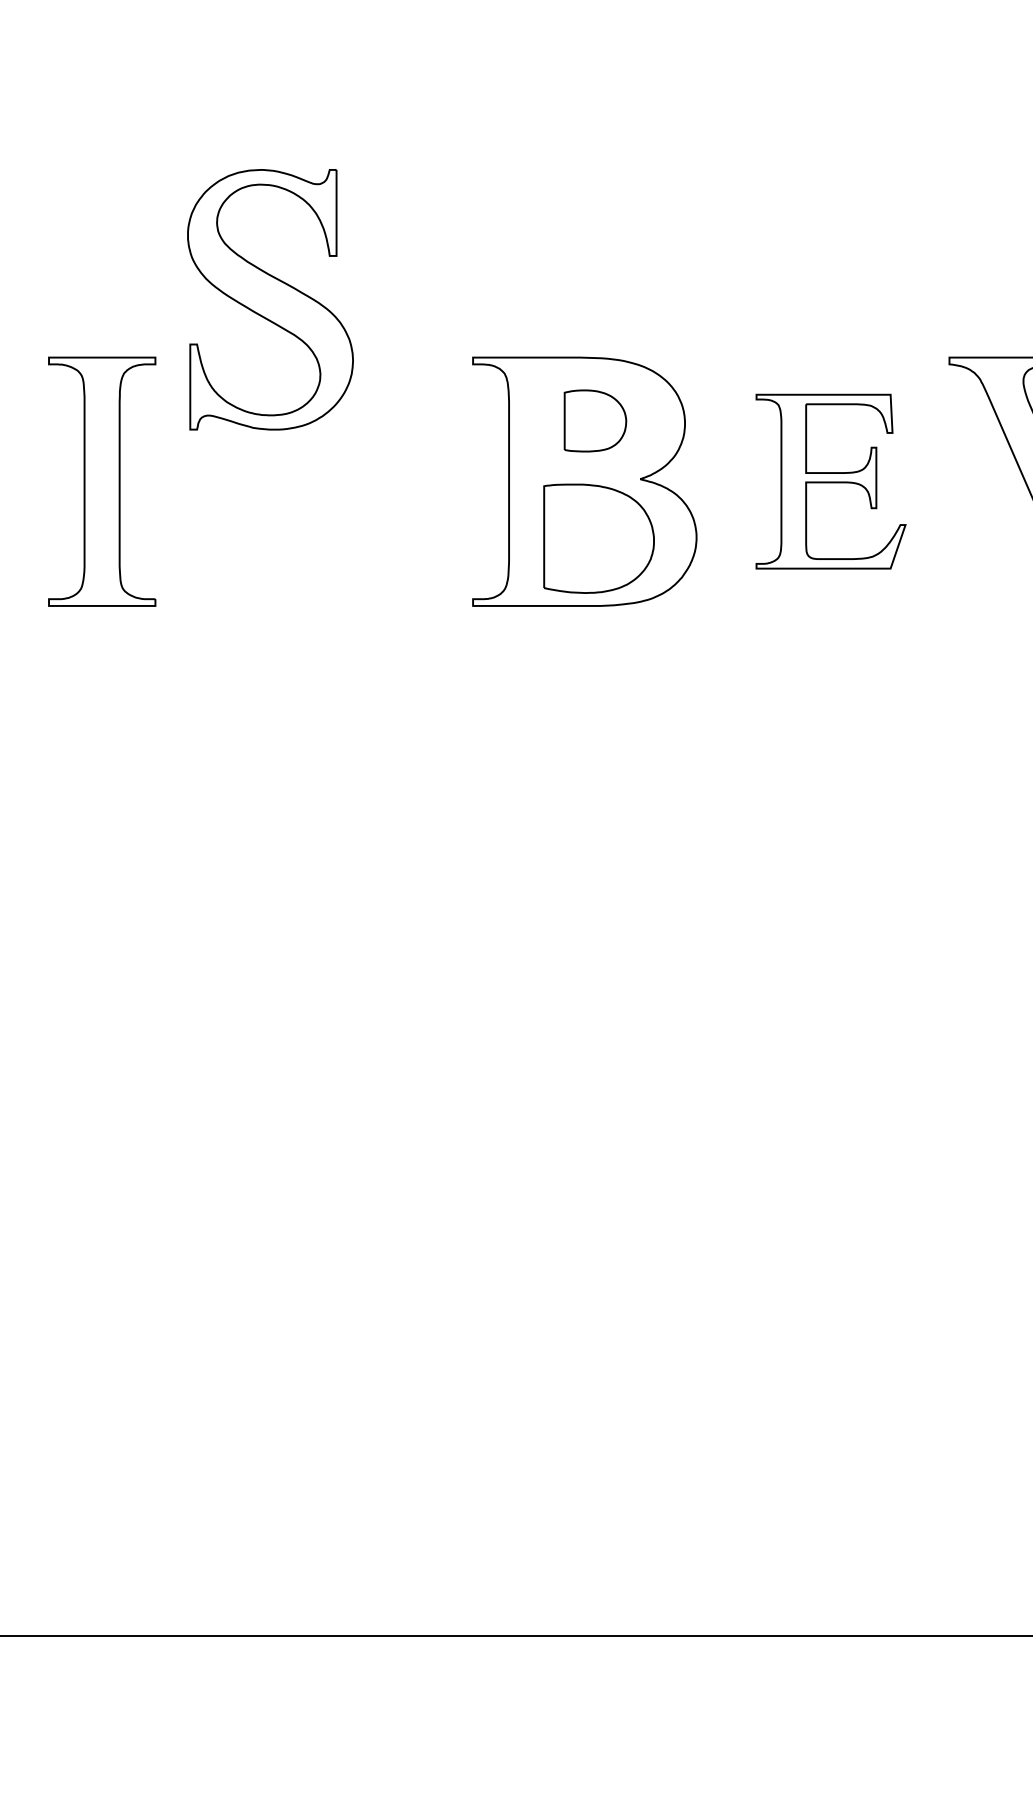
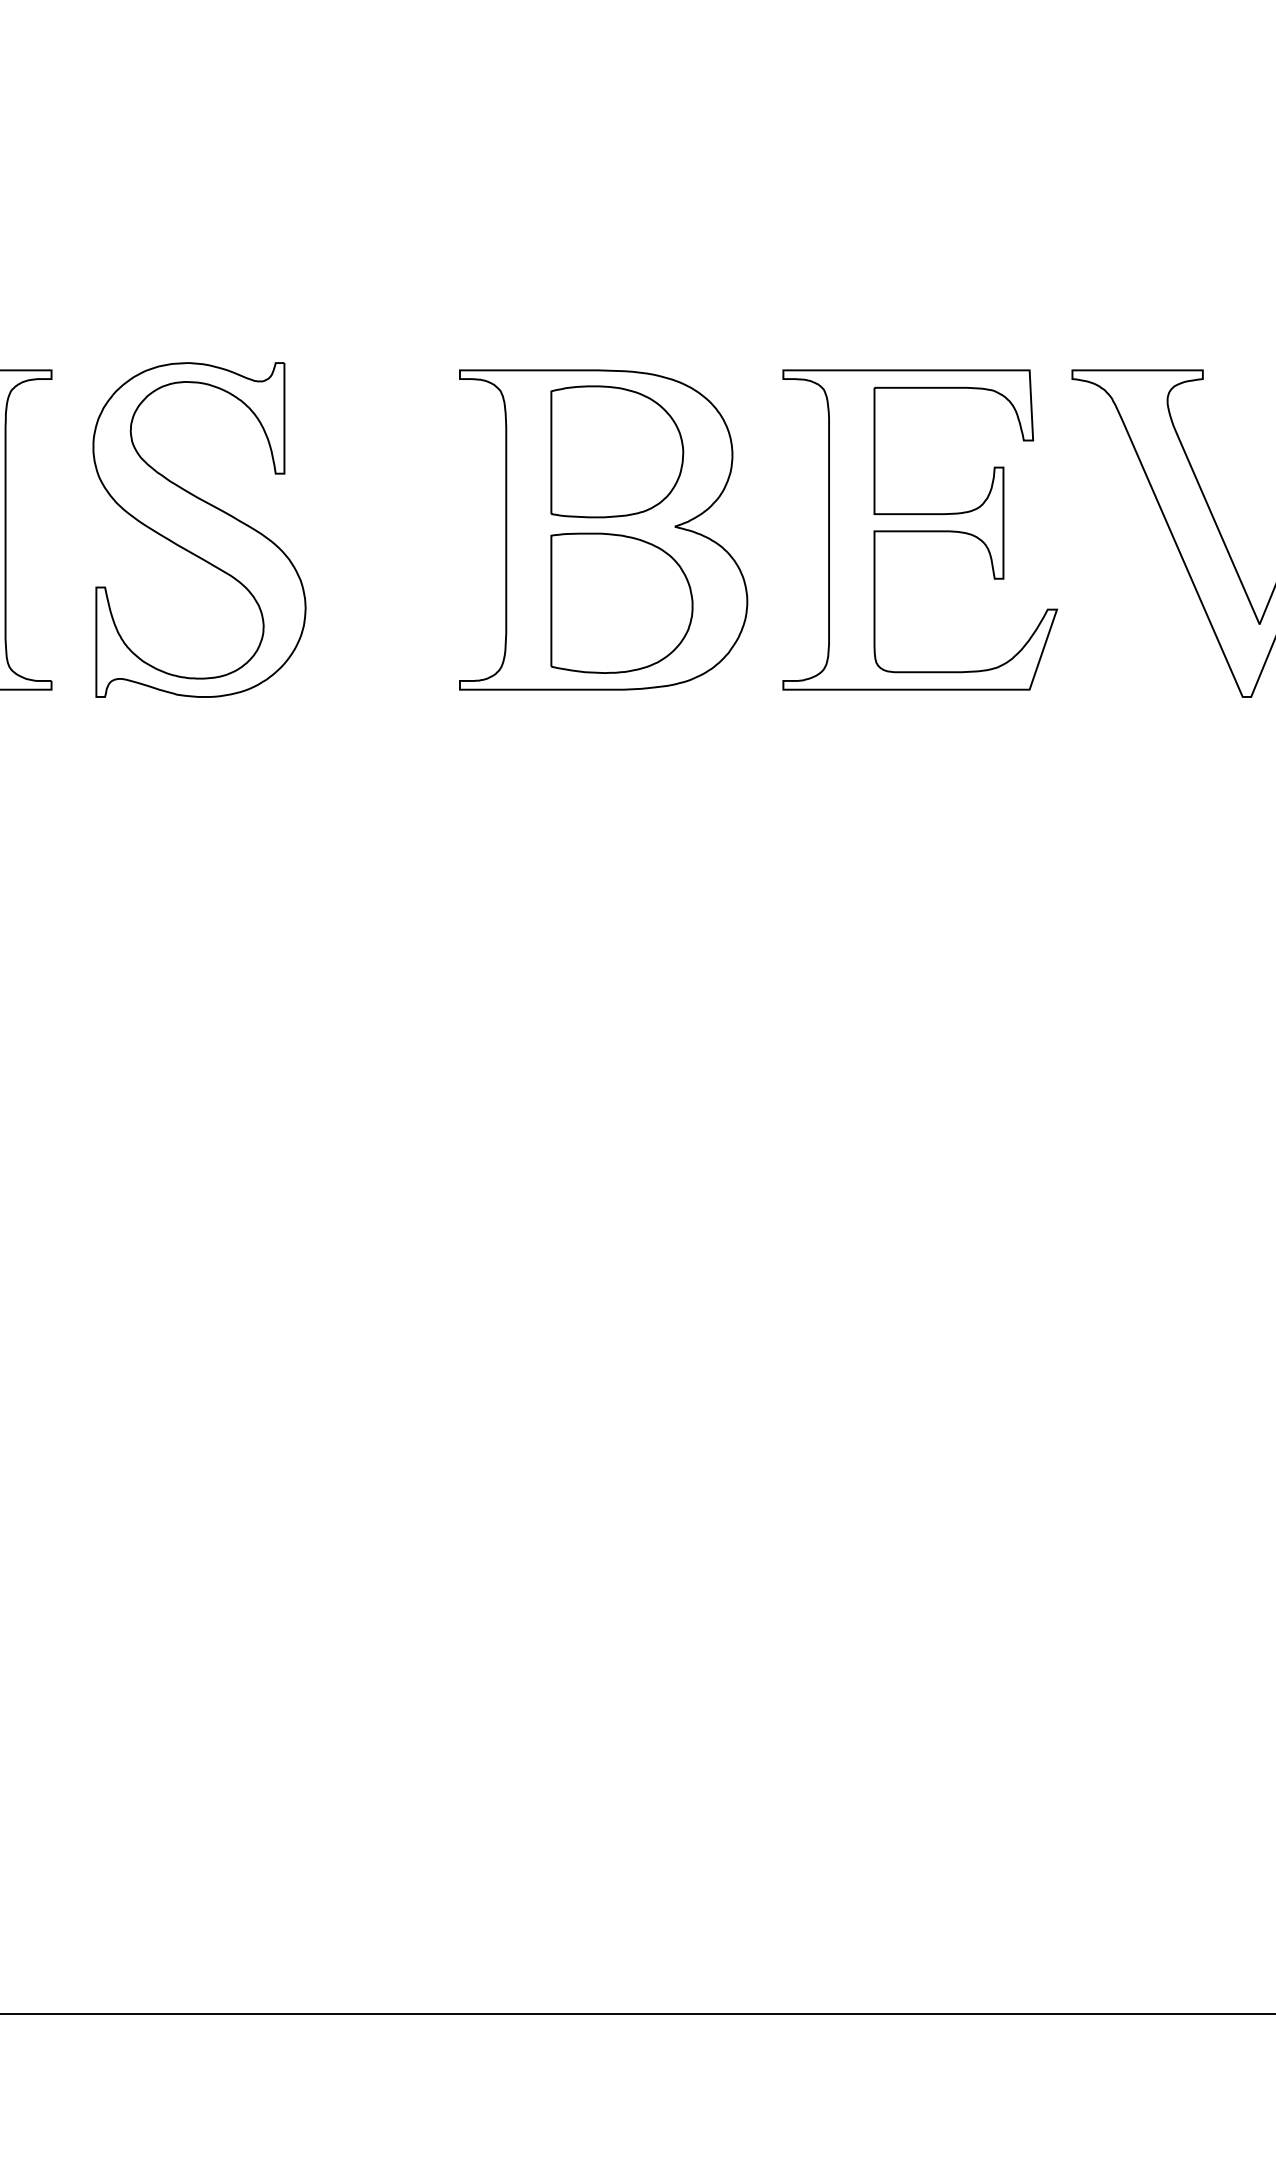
part: (270, 299) -> (199, 529), moved
part: (595, 420) -> (617, 451), size x1.67
part: (830, 481) -> (919, 529), size x1.43

